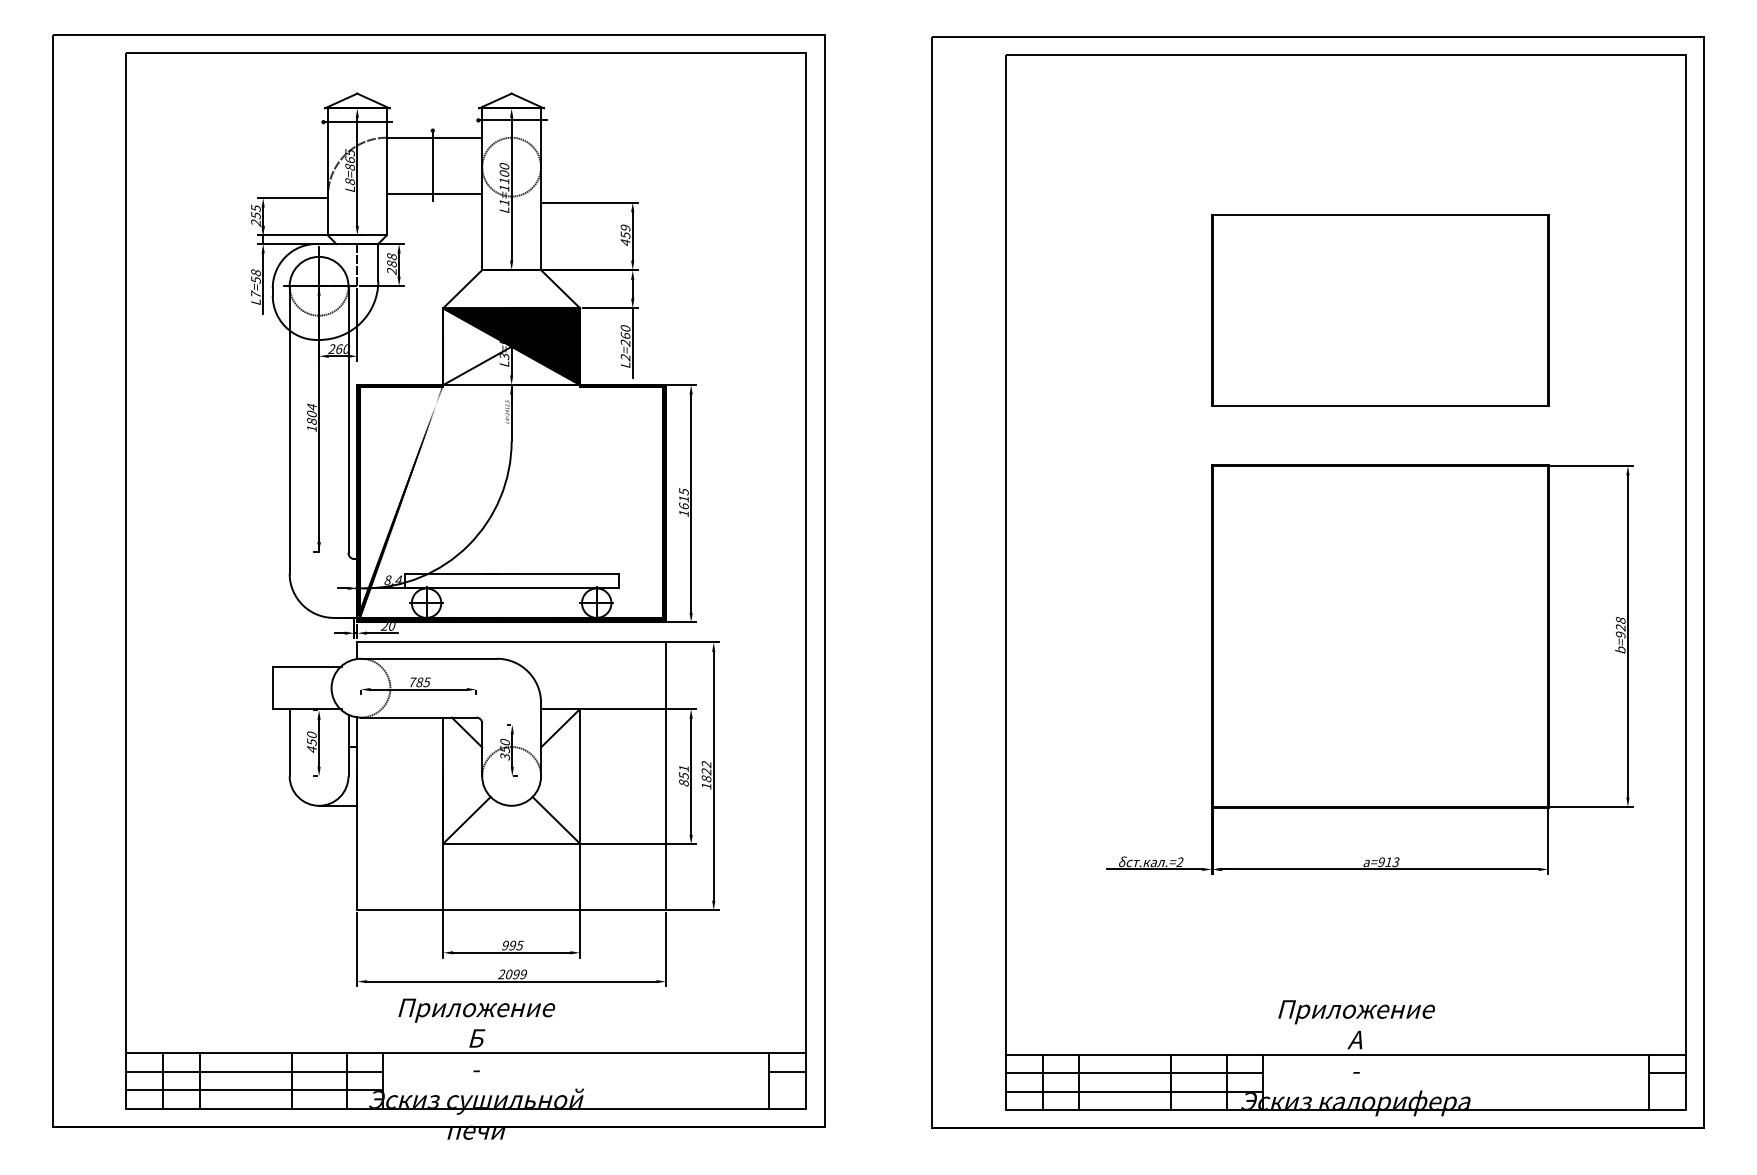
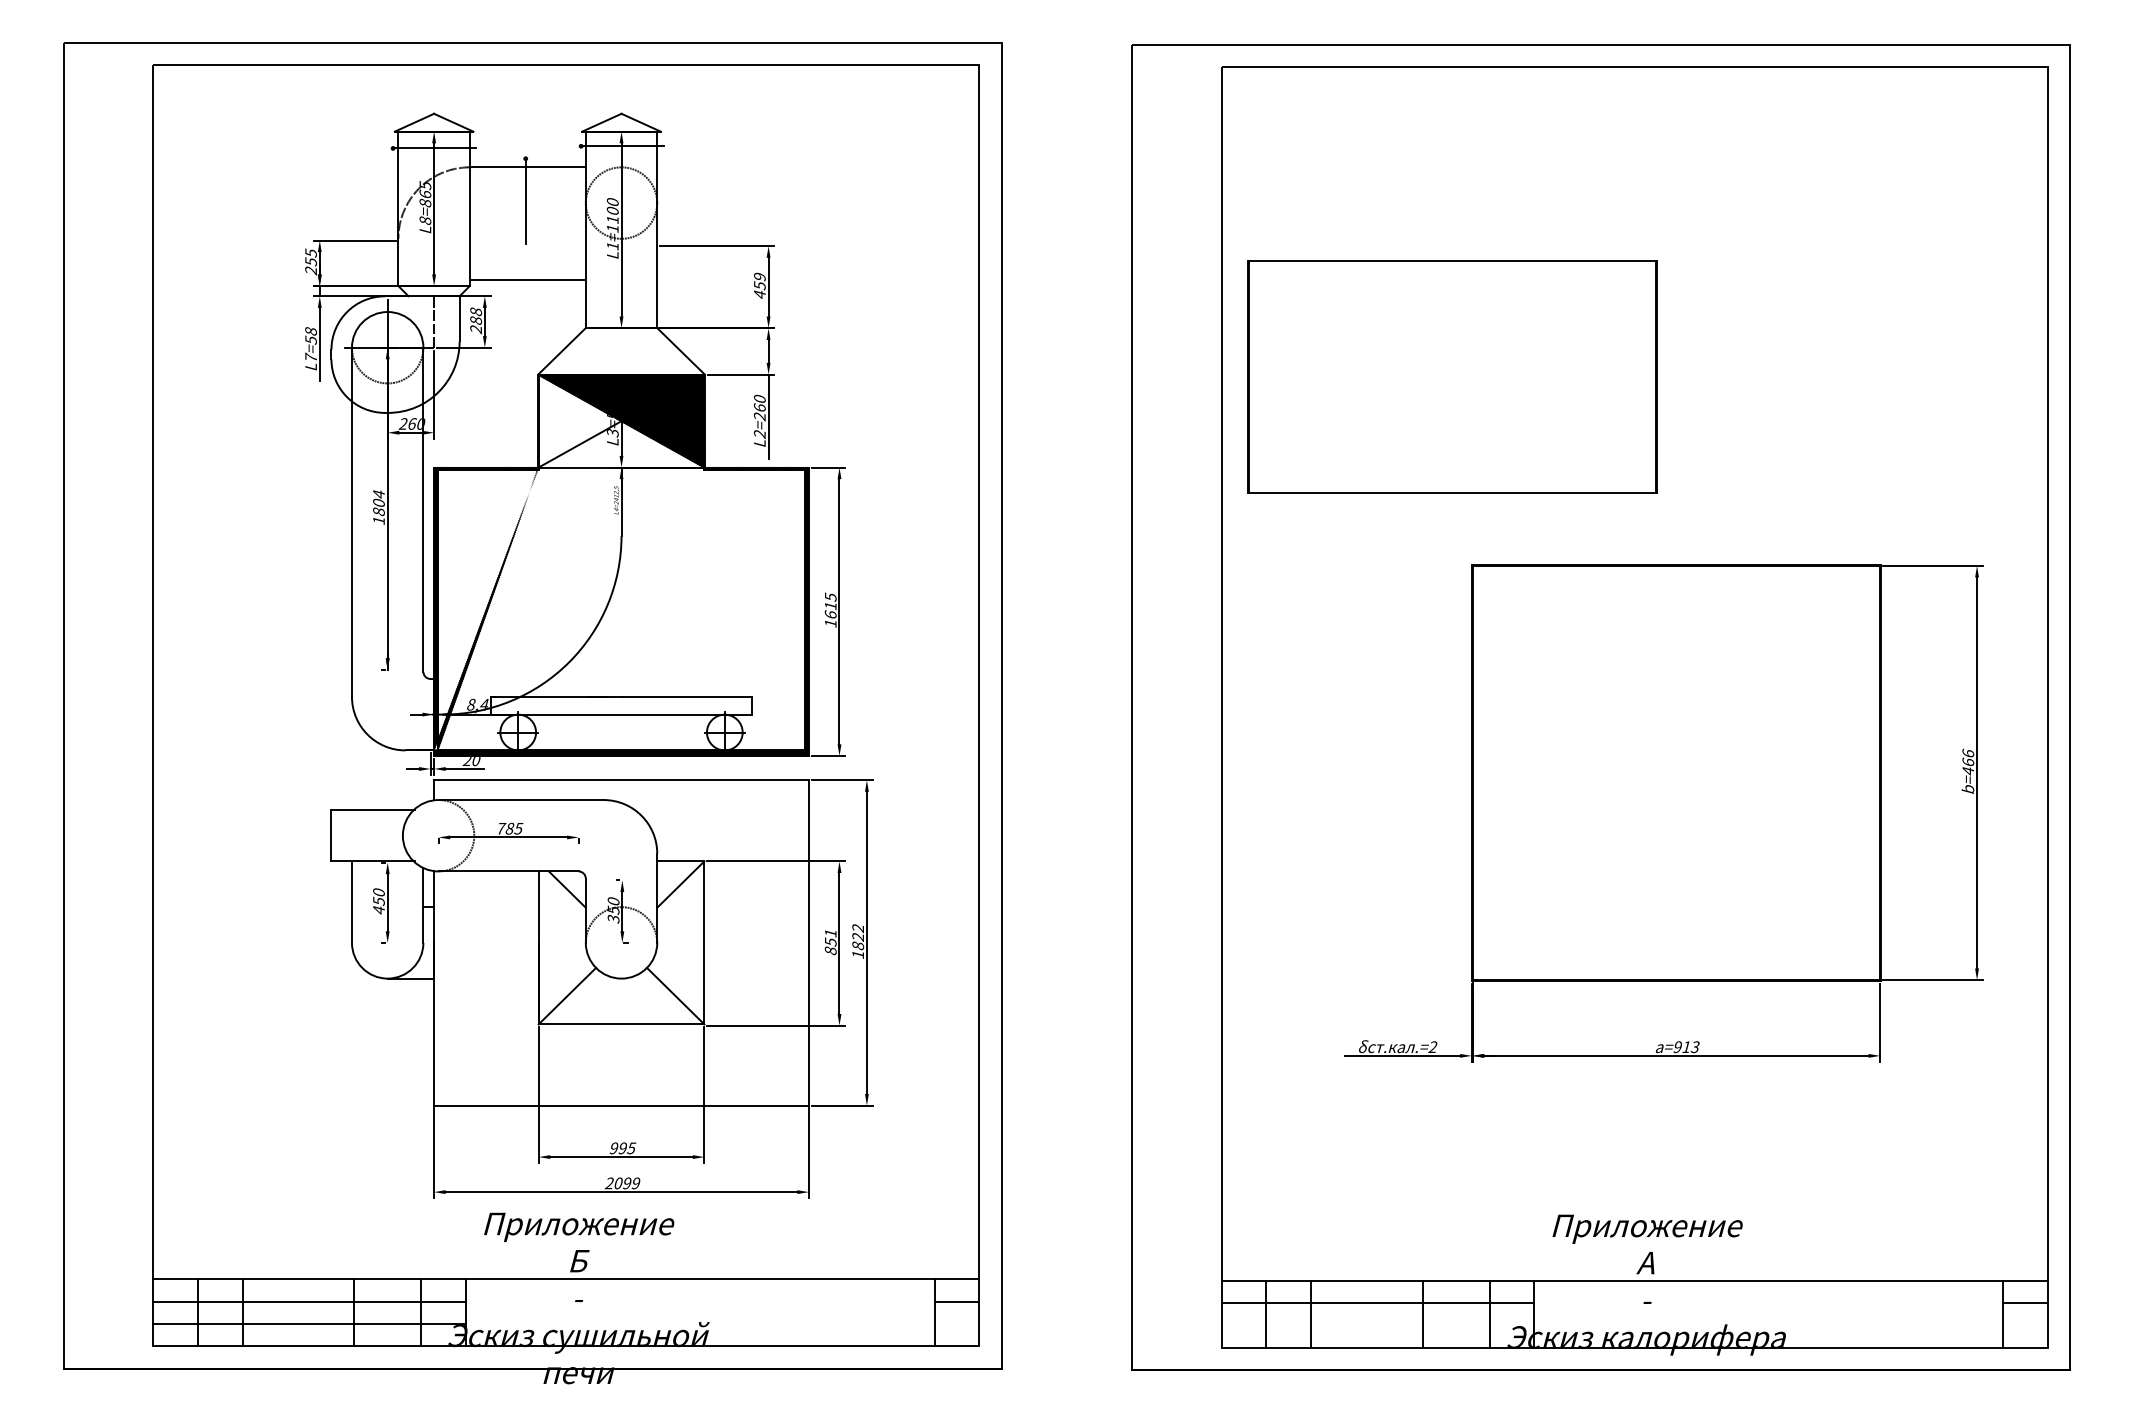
line: (434, 193) -> (527, 280), moved
part: (1380, 309) -> (1452, 376), moved
text: (1620, 627) -> (1968, 761), b=928 -> b=466
line: (1134, 1091) -> (1377, 1325), removed

